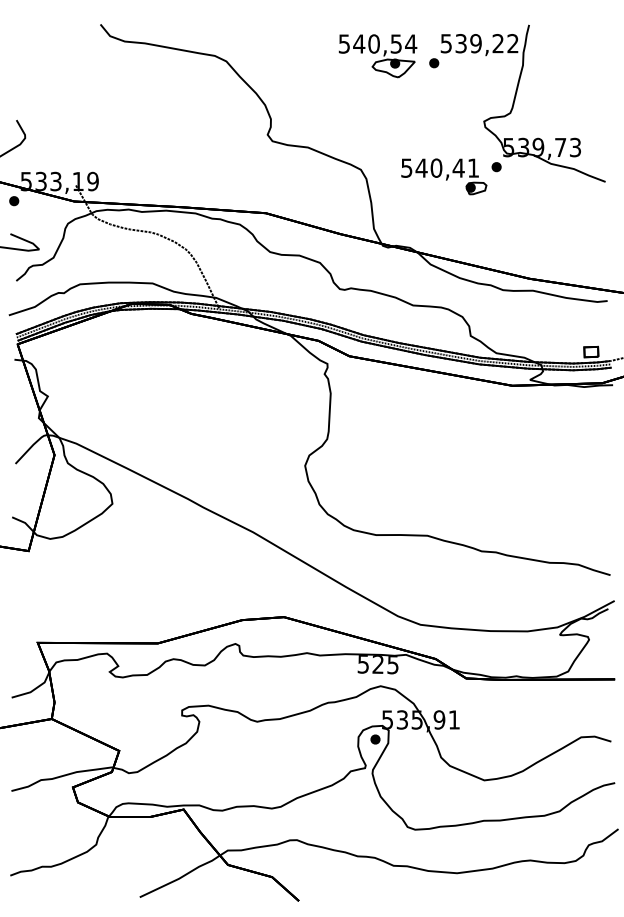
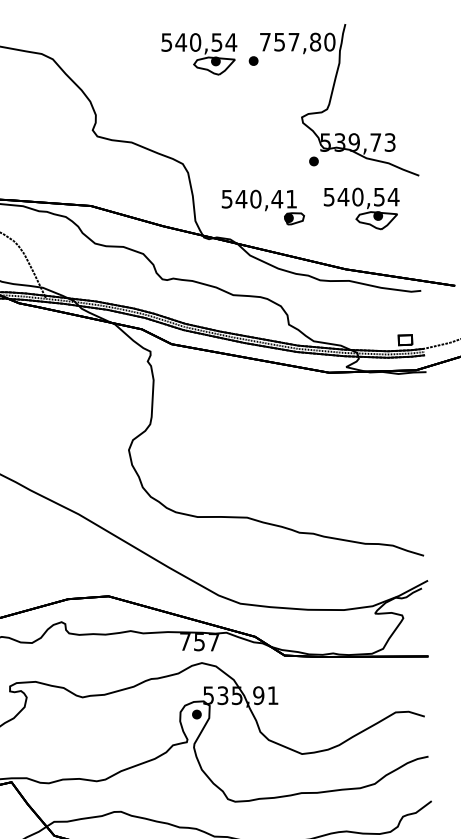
text: (479, 43) -> (297, 41), 539,22 -> 757,80
part: (444, 176) -> (263, 207), moved
part: (545, 216) -> (361, 209), added
text: (377, 664) -> (198, 642), 525 -> 757

